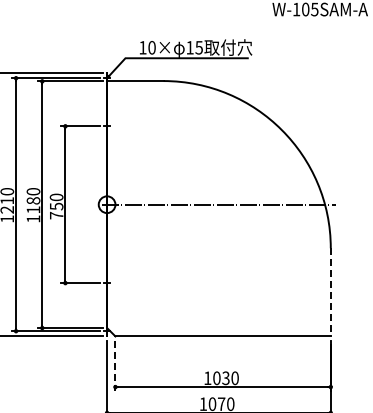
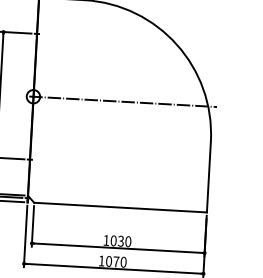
line: (330, 292) -> (208, 177), dashed -> solid
line: (115, 366) -> (32, 226), dashed -> solid

